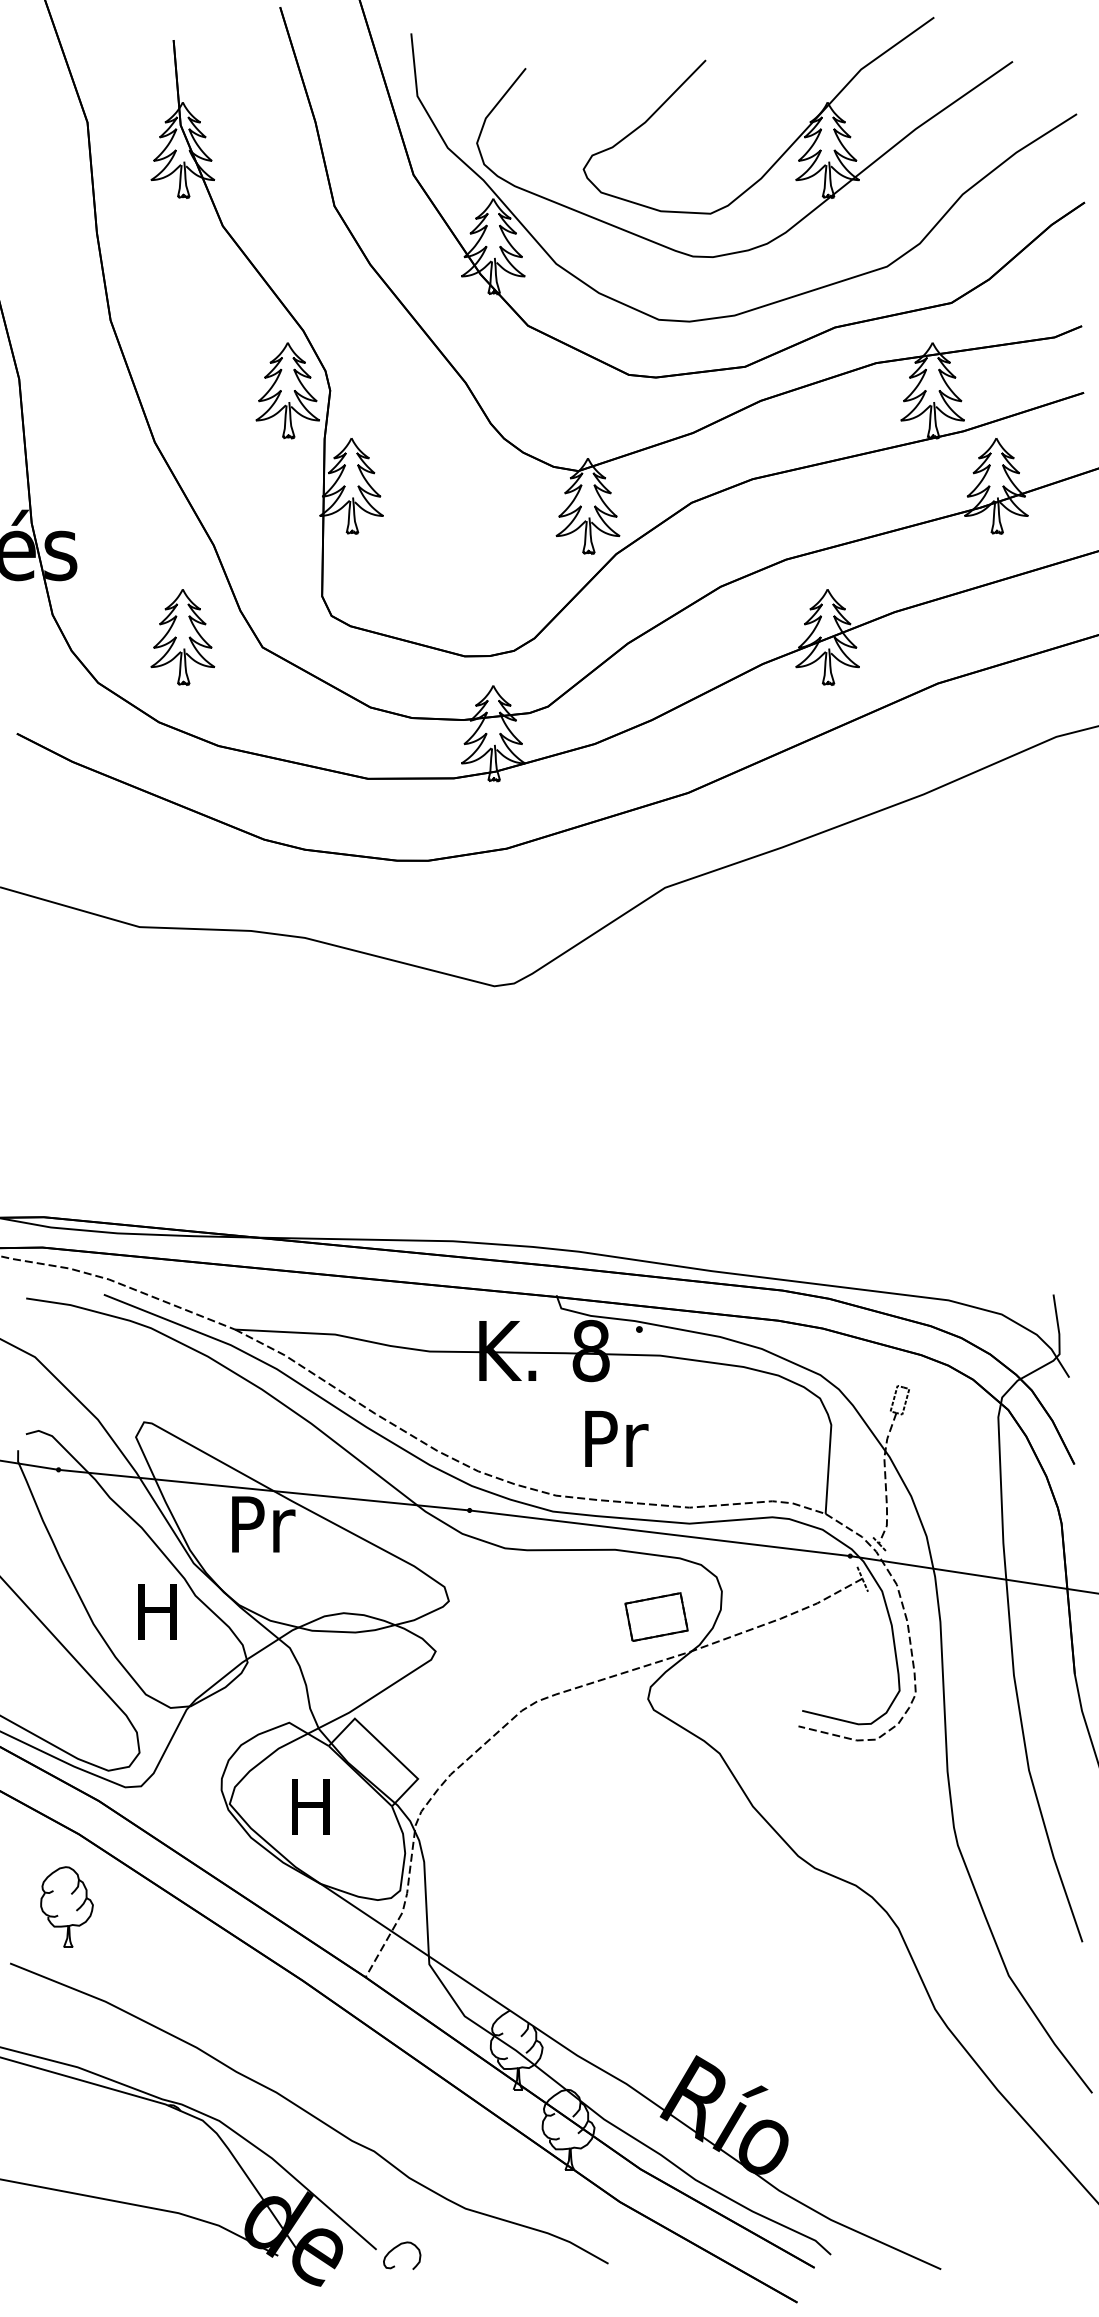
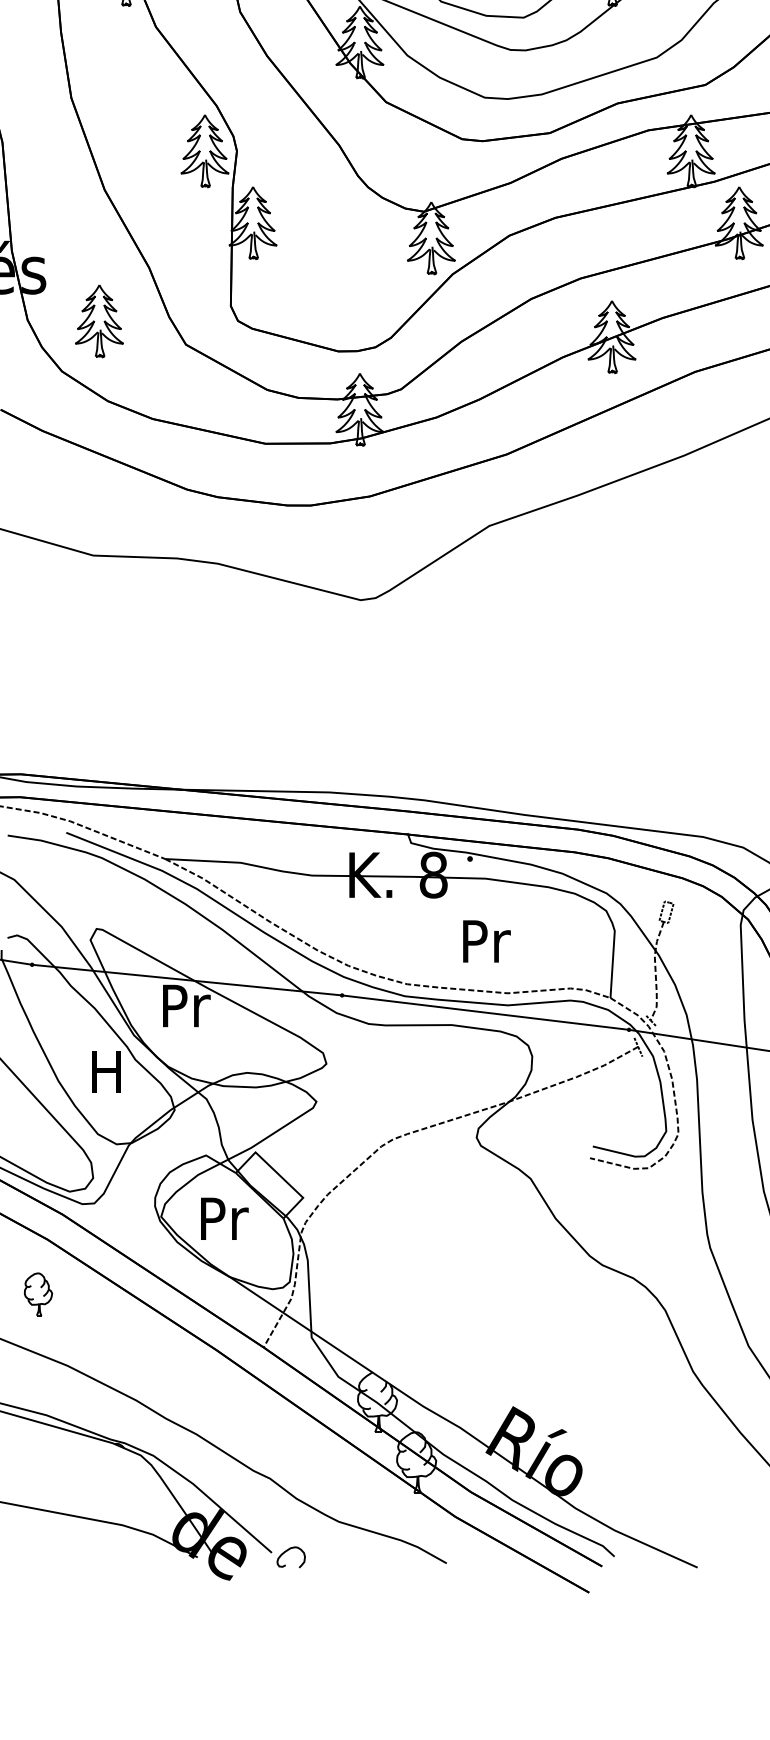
part: (182, 637) -> (99, 321), moved
text: (616, 1438) -> (486, 941), moved
part: (656, 1616) -> (482, 1075), removed
text: (313, 1806) -> (224, 1218), H -> Pr
part: (66, 1906) -> (38, 1294), size x0.7

